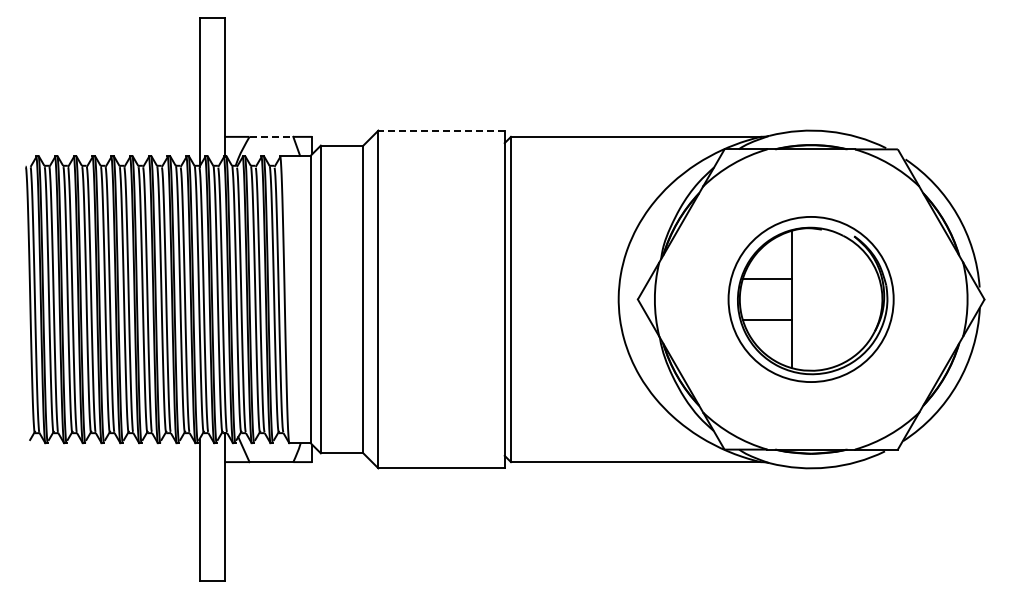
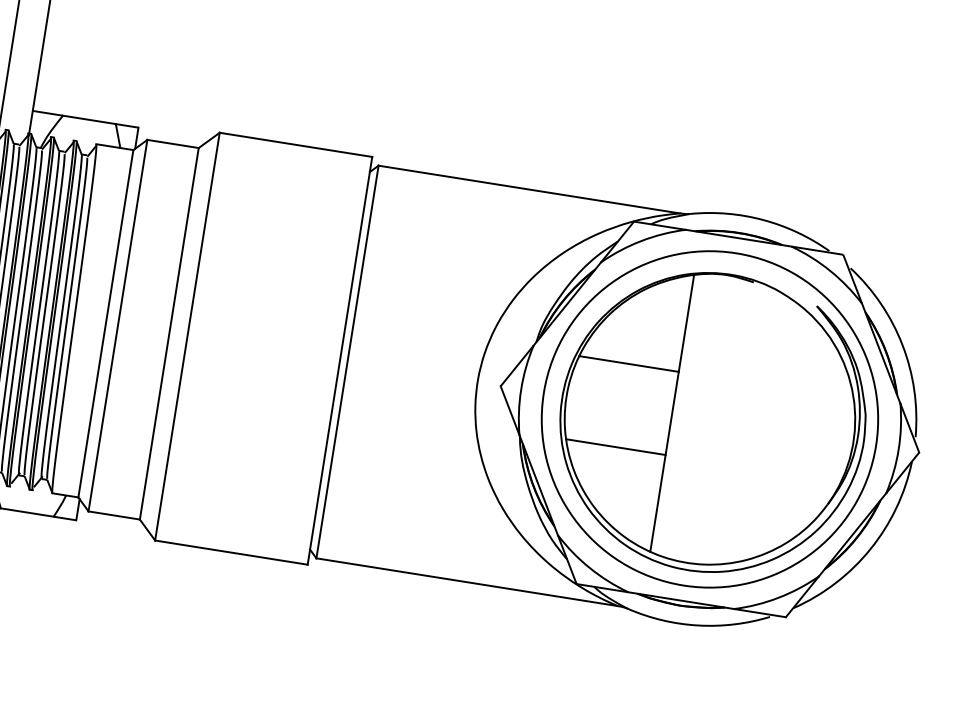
line: (441, 130) -> (295, 144), dashed -> solid
line: (271, 136) -> (89, 119), dashed -> solid
part: (810, 299) -> (709, 419), size x1.67

